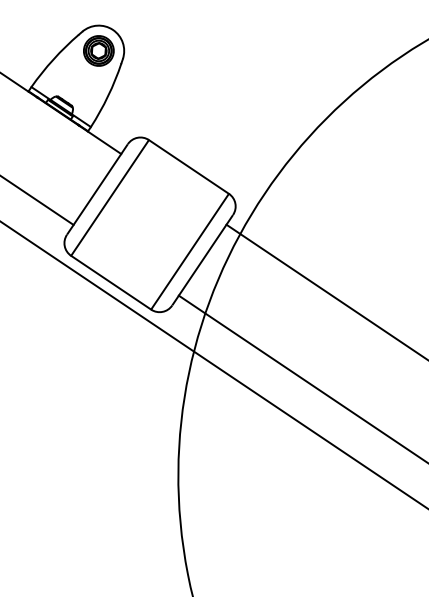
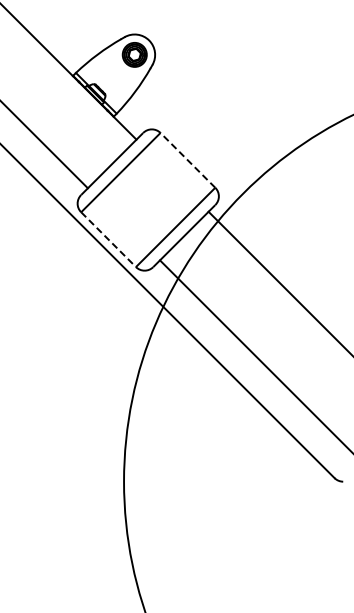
line: (188, 167) -> (187, 160), solid -> dashed
line: (110, 282) -> (108, 239), solid -> dashed

